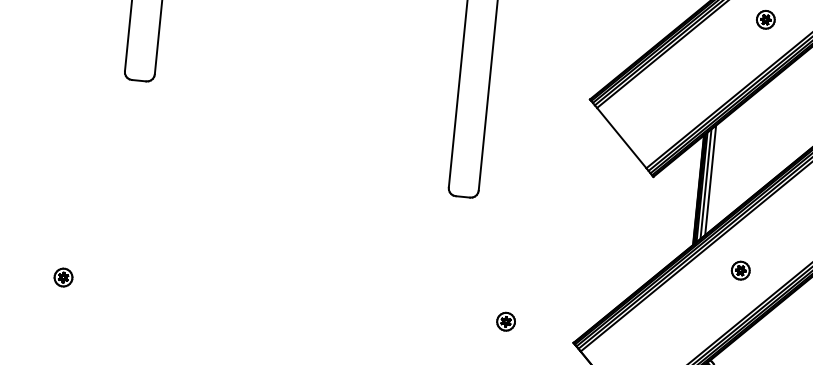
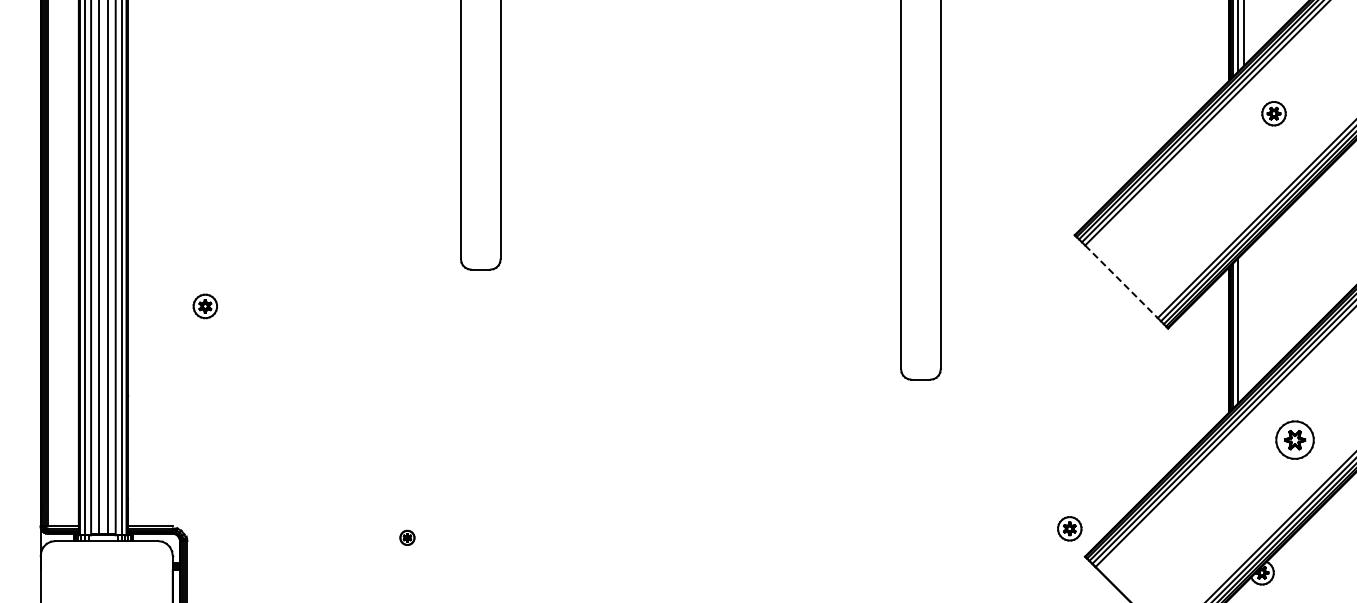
part: (765, 19) -> (1273, 113), moved
line: (621, 138) -> (1121, 282), solid -> dashed
line: (710, 180) -> (1243, 325), removed
part: (740, 270) -> (1294, 439), size x1.6
part: (63, 277) -> (407, 537), size x0.6
part: (505, 321) -> (1069, 528), moved

